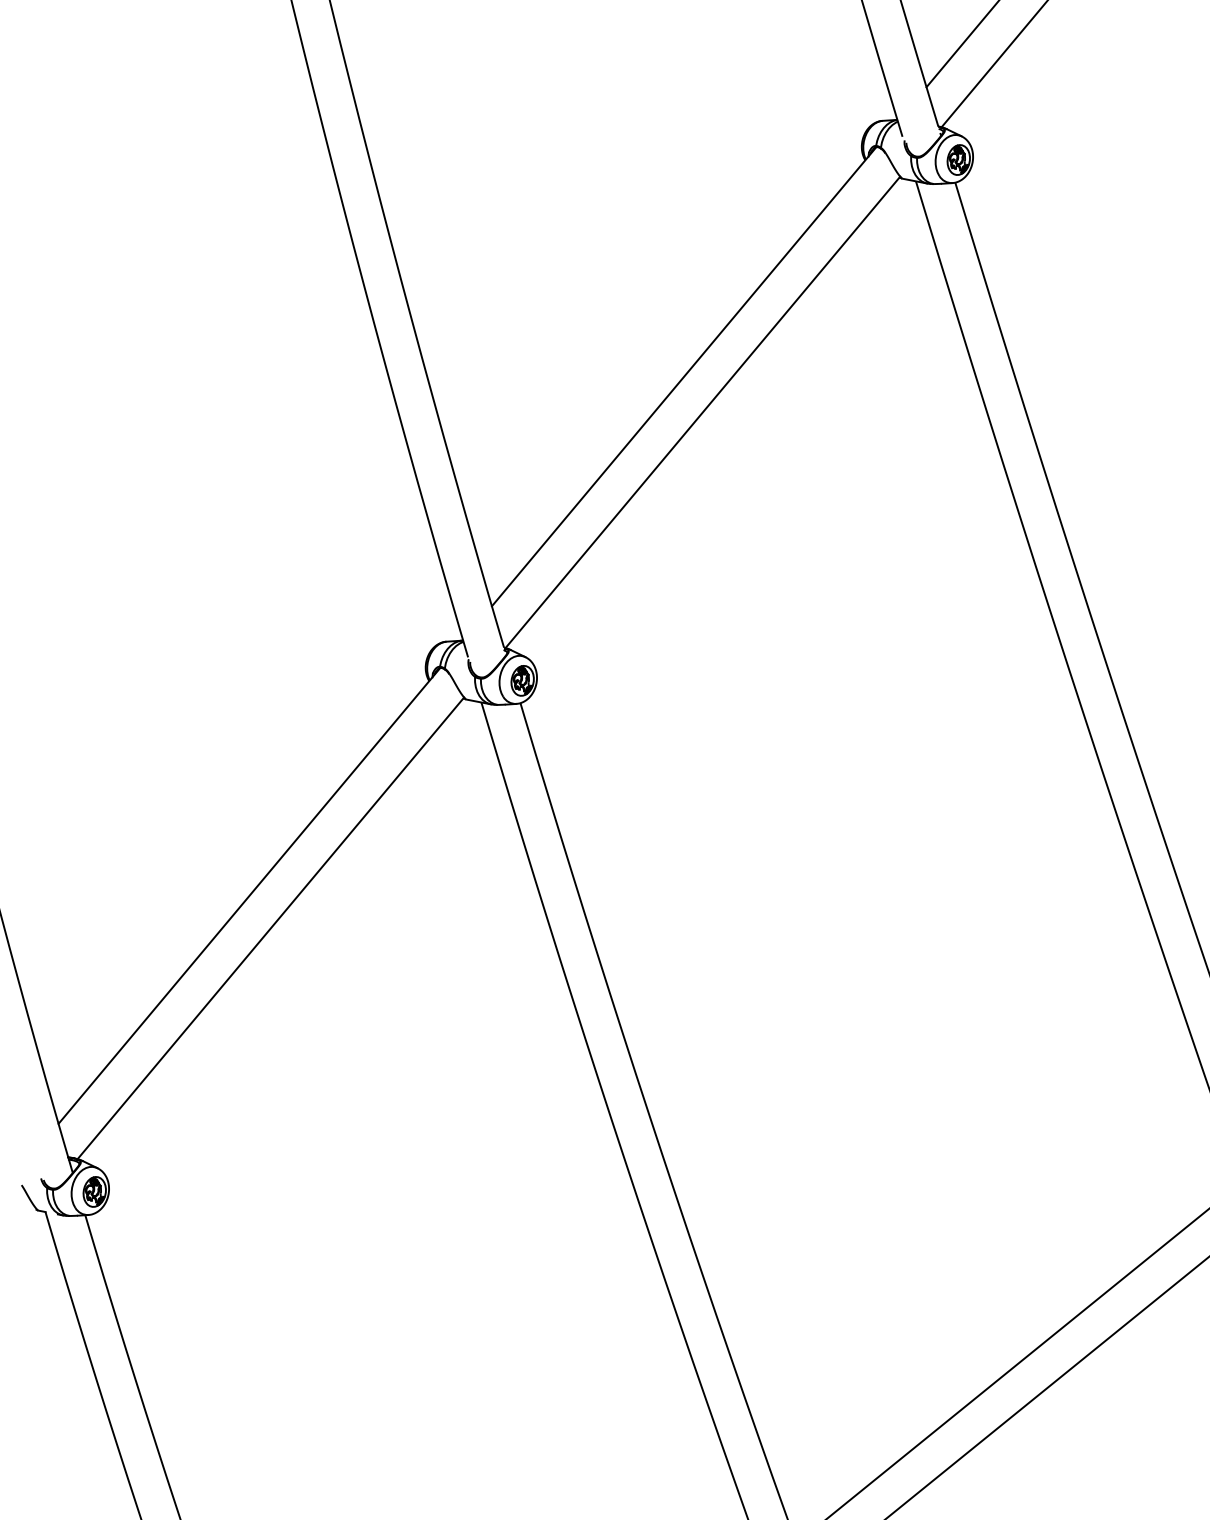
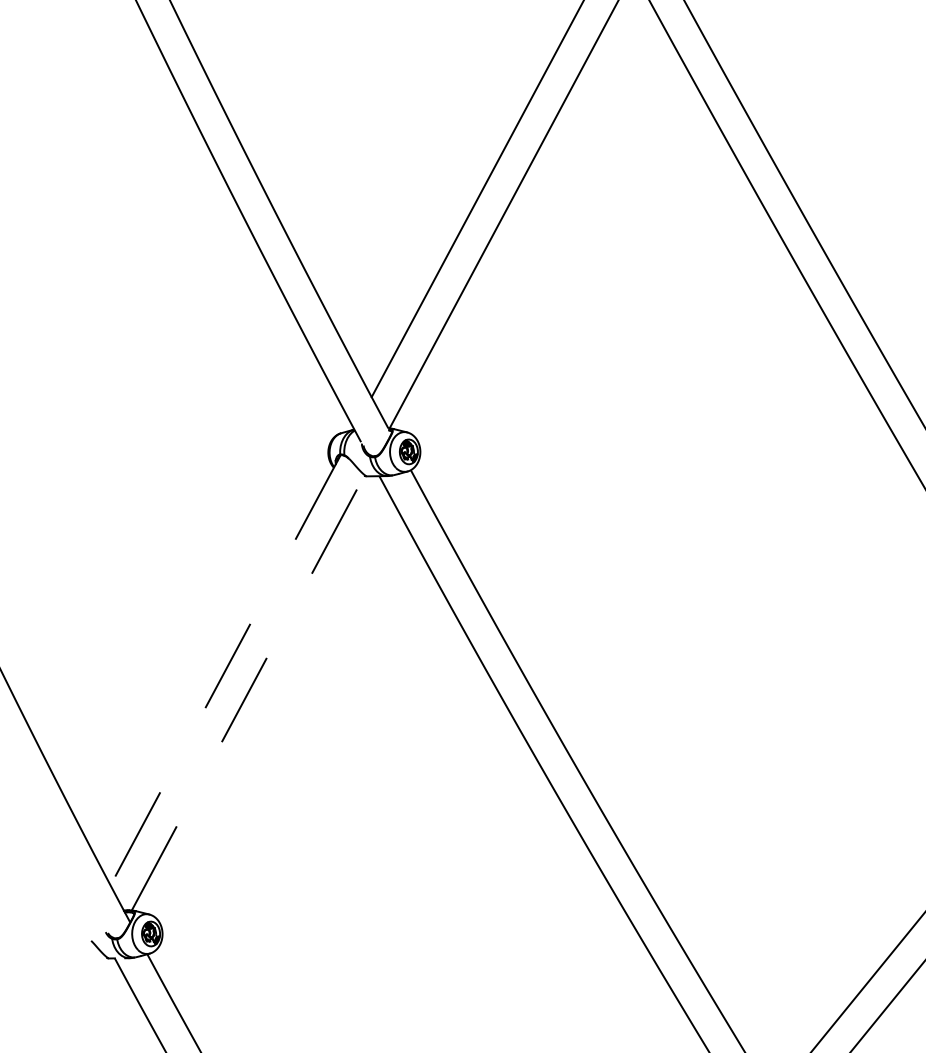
line: (249, 896) -> (225, 670), solid -> dashed
line: (271, 927) -> (248, 692), solid -> dashed

